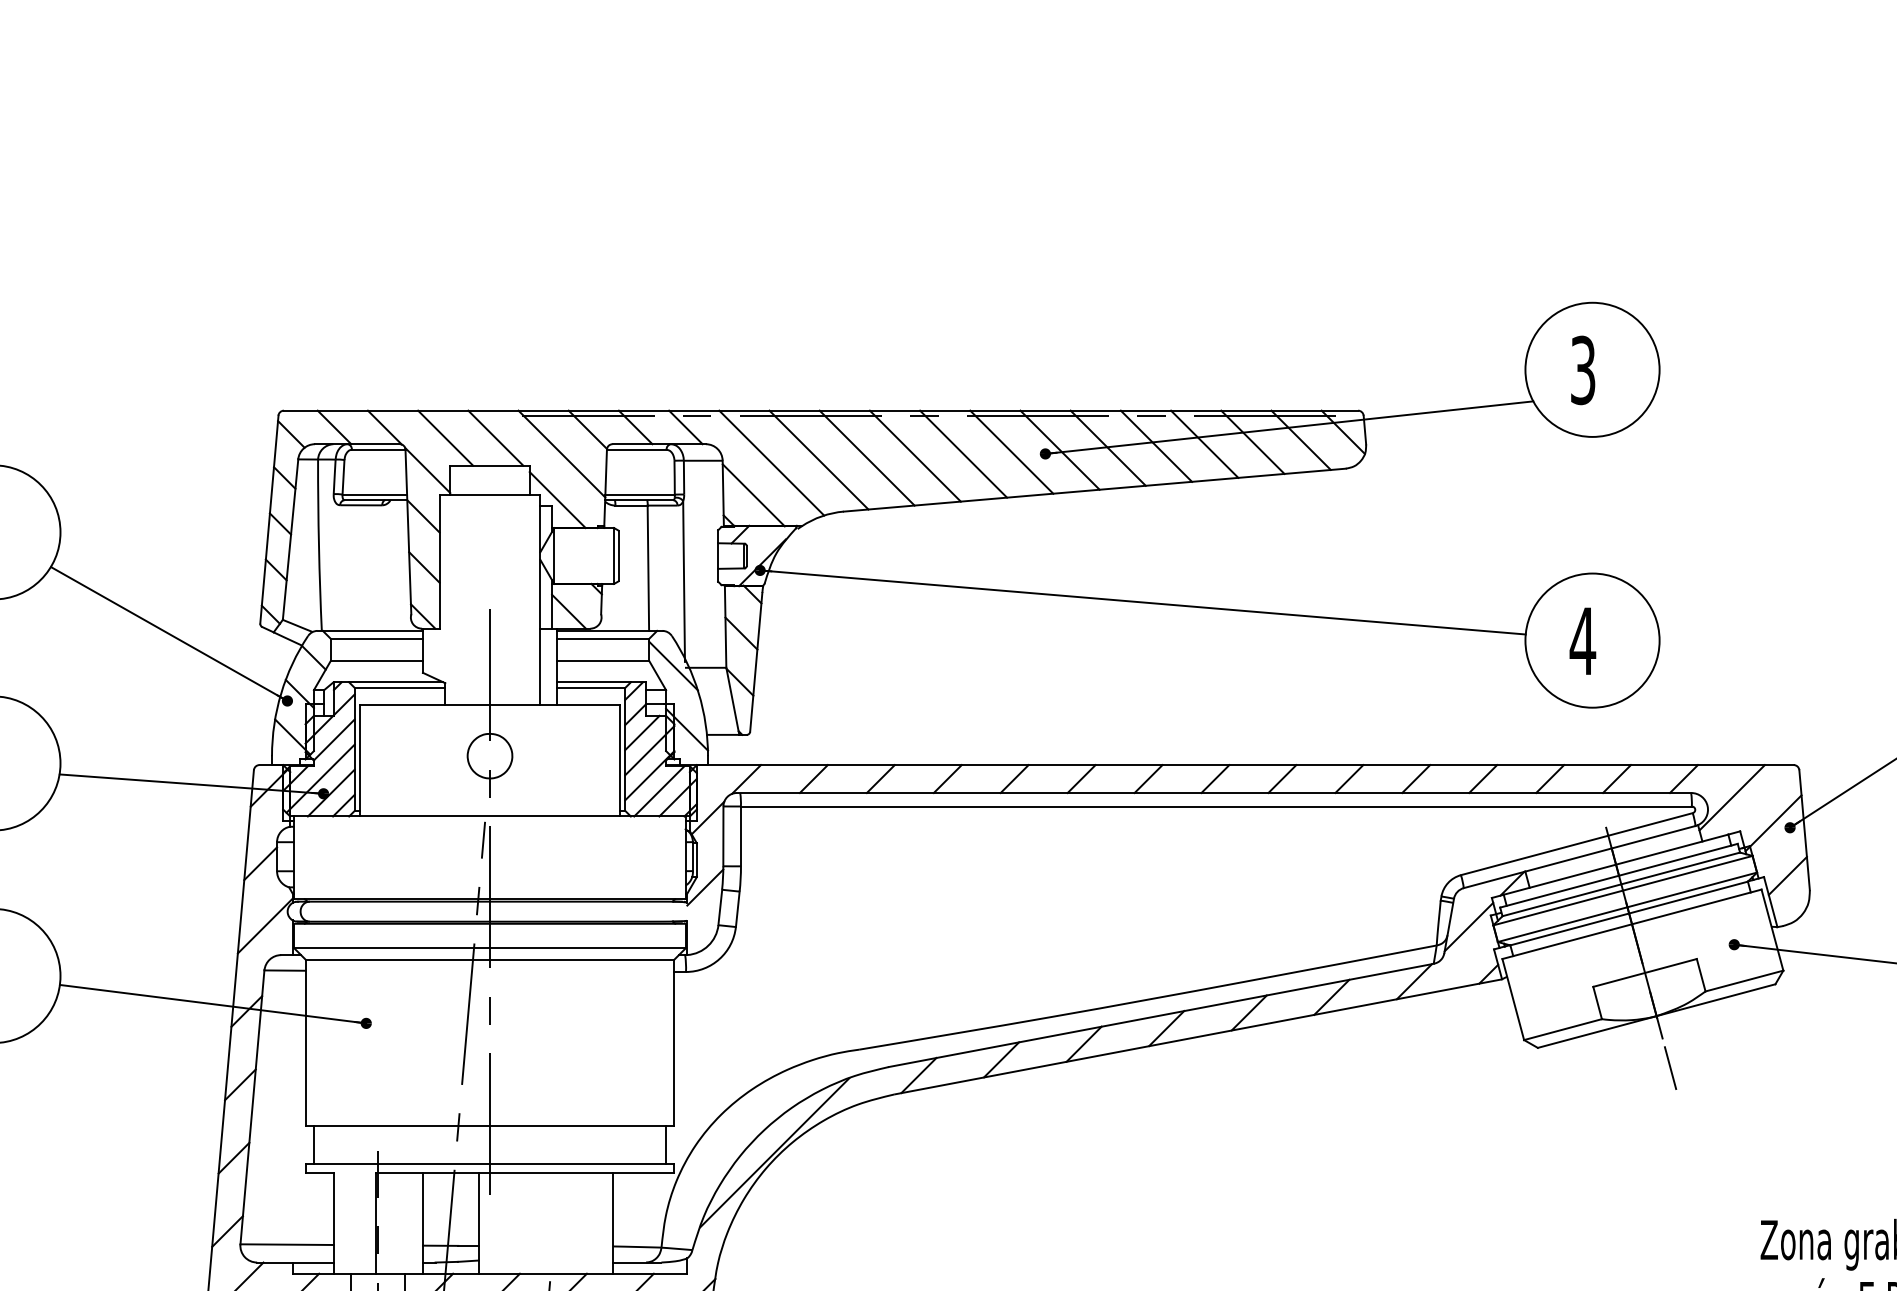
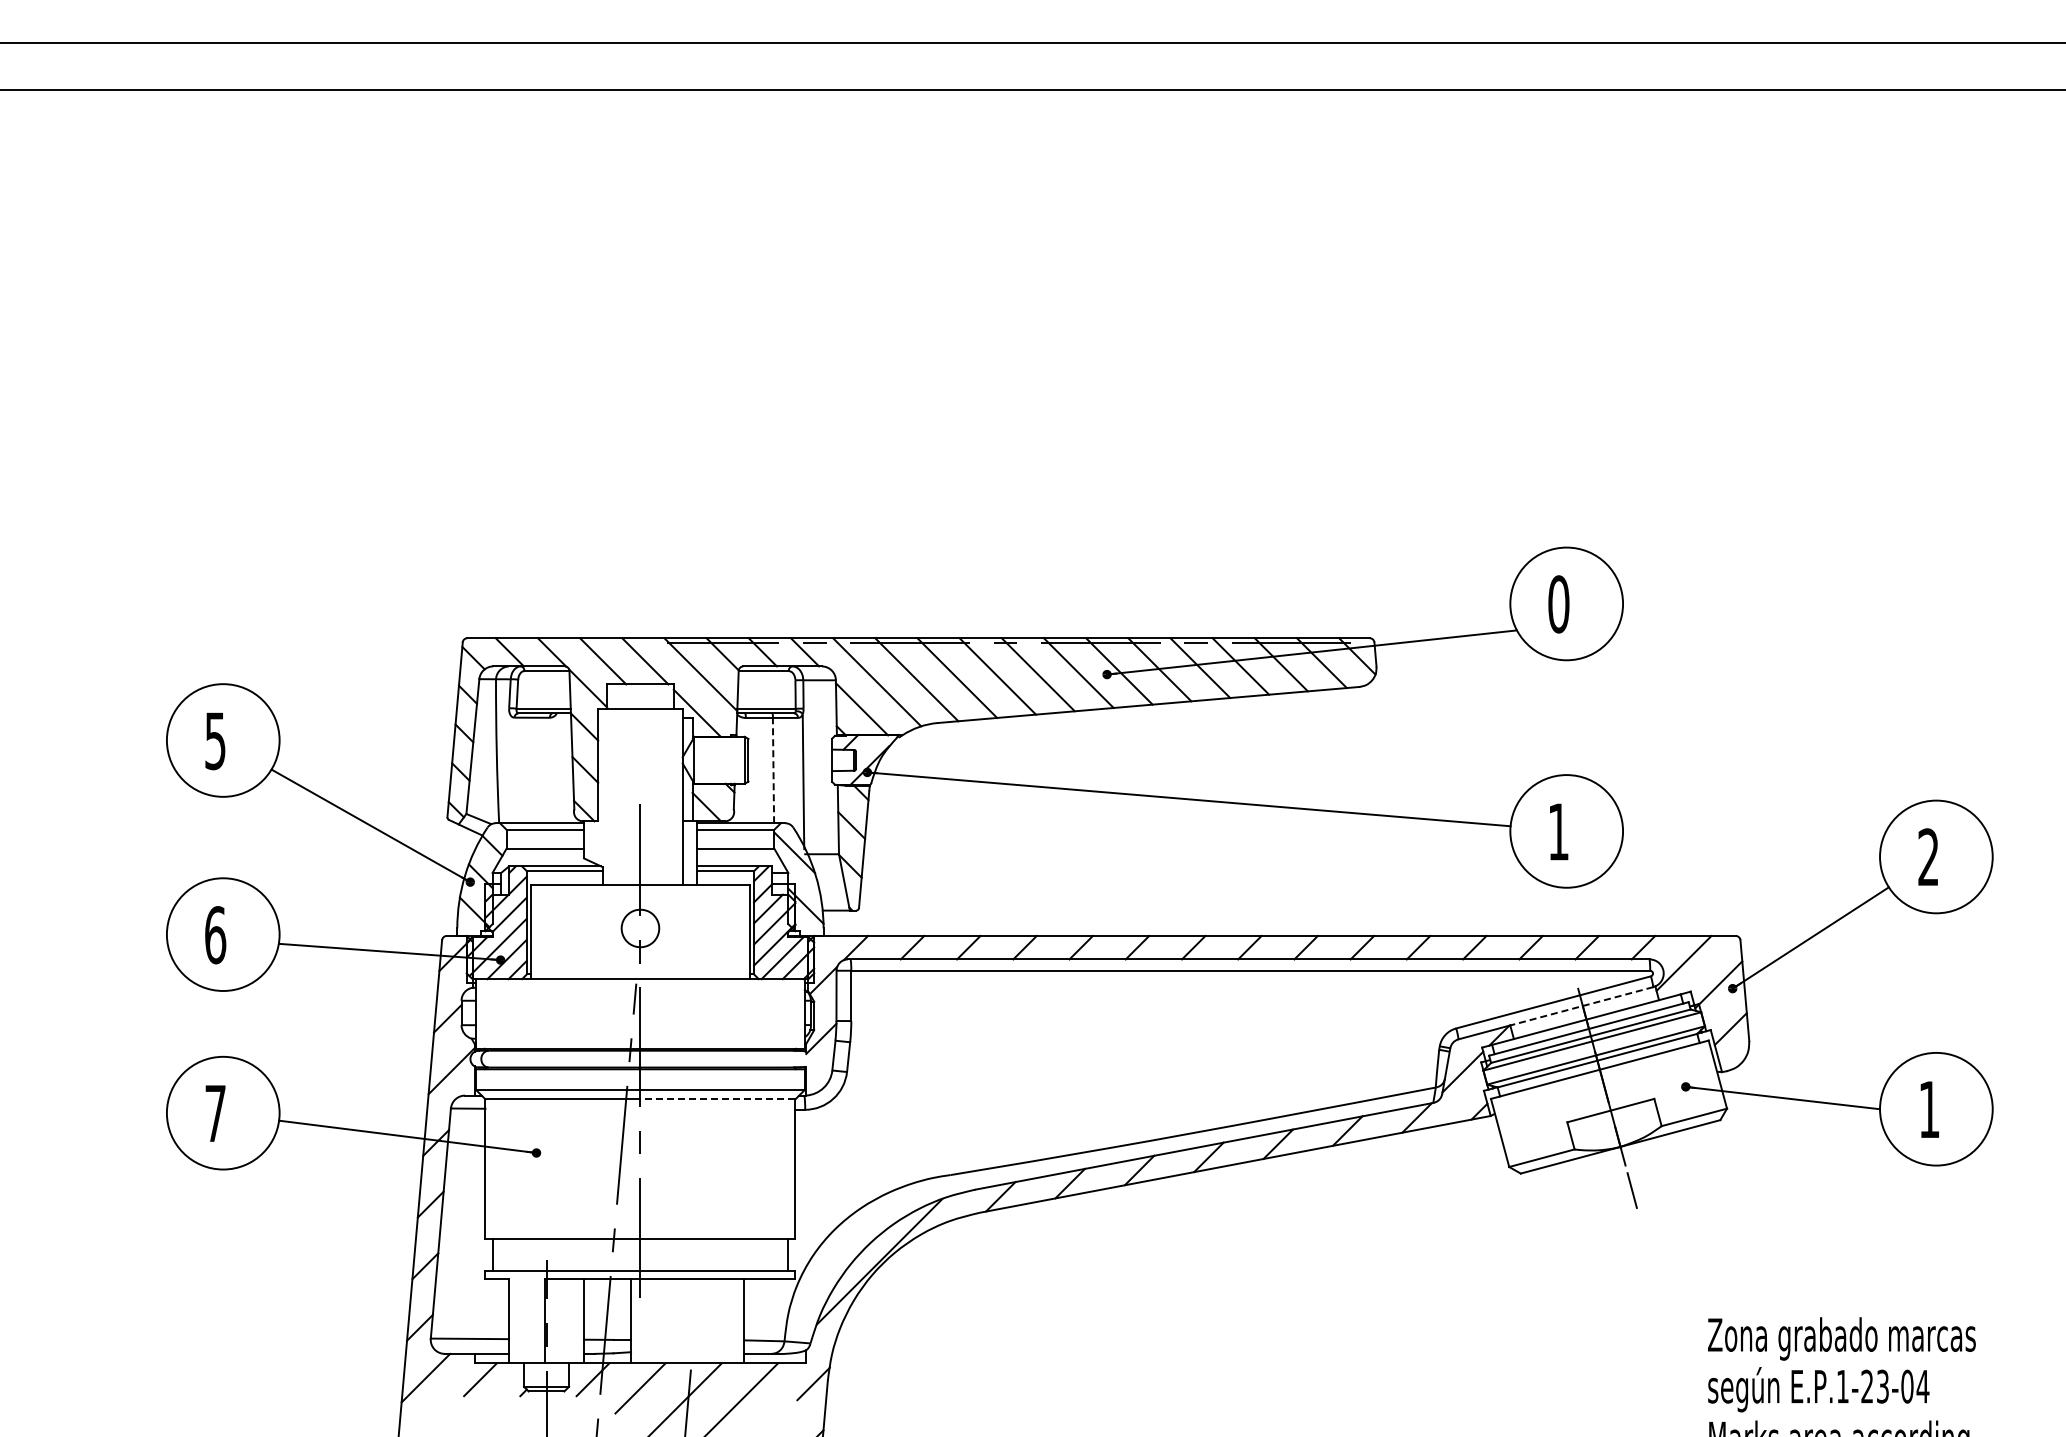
text: (1582, 370) -> (1558, 604), 3 -> 0
line: (648, 568) -> (773, 770), solid -> dashed
text: (1582, 640) -> (1558, 831), 4 -> 1
line: (1610, 849) -> (1581, 1006), solid -> dashed
line: (581, 959) -> (717, 1099), solid -> dashed

